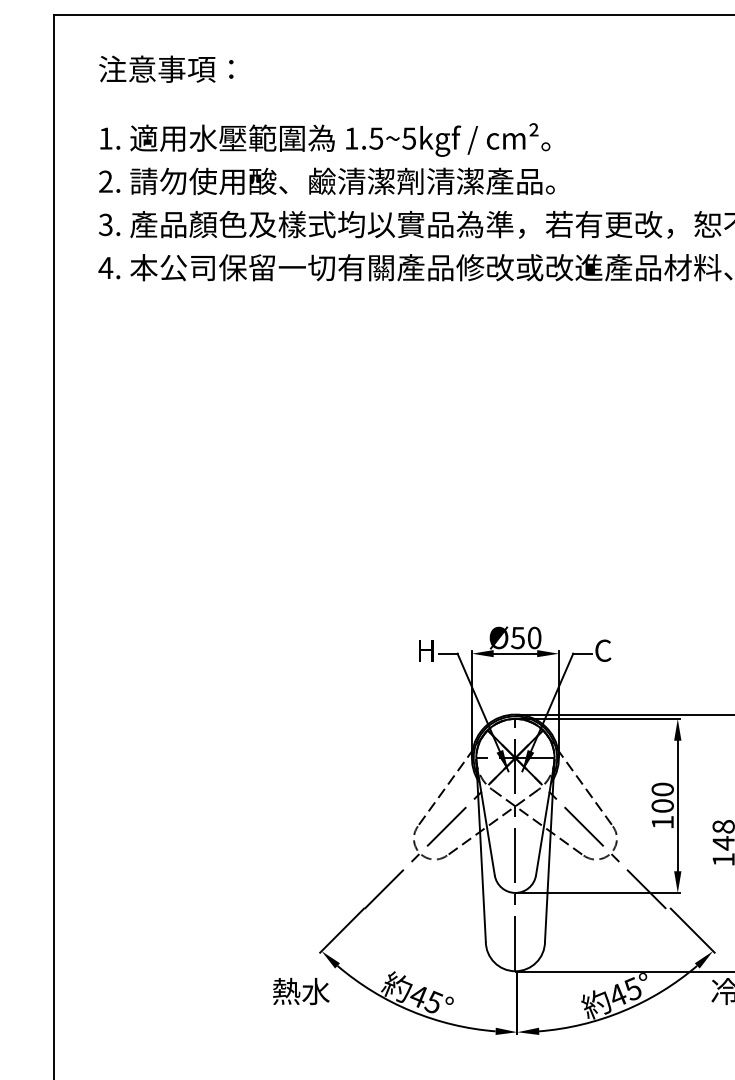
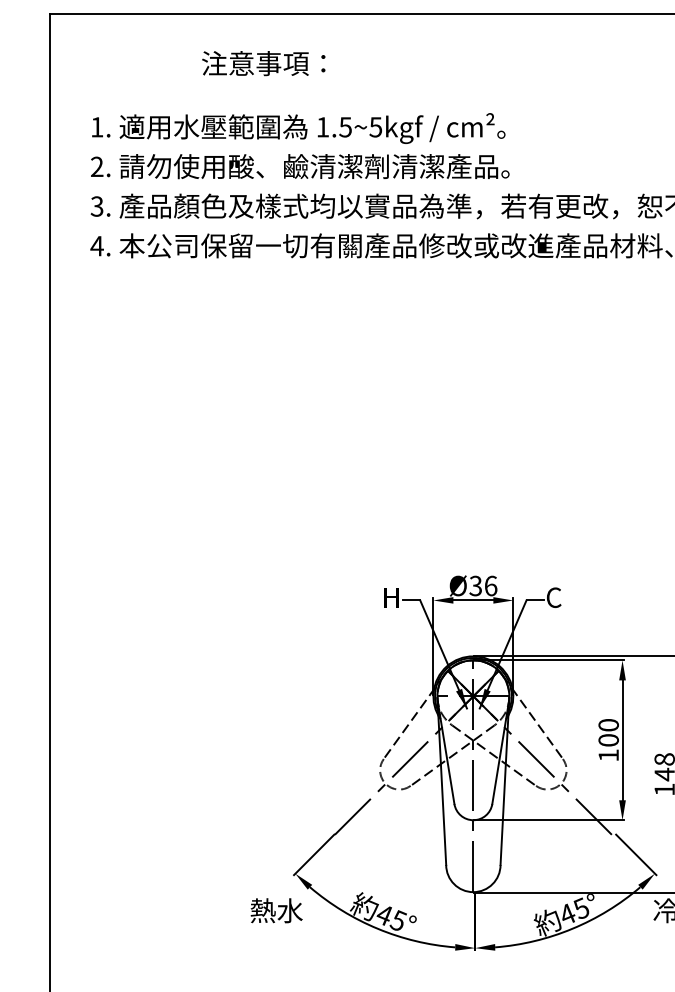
text: (166, 69) -> (263, 63), moved
text: (526, 637) -> (483, 585), Ø50 -> Ø36

